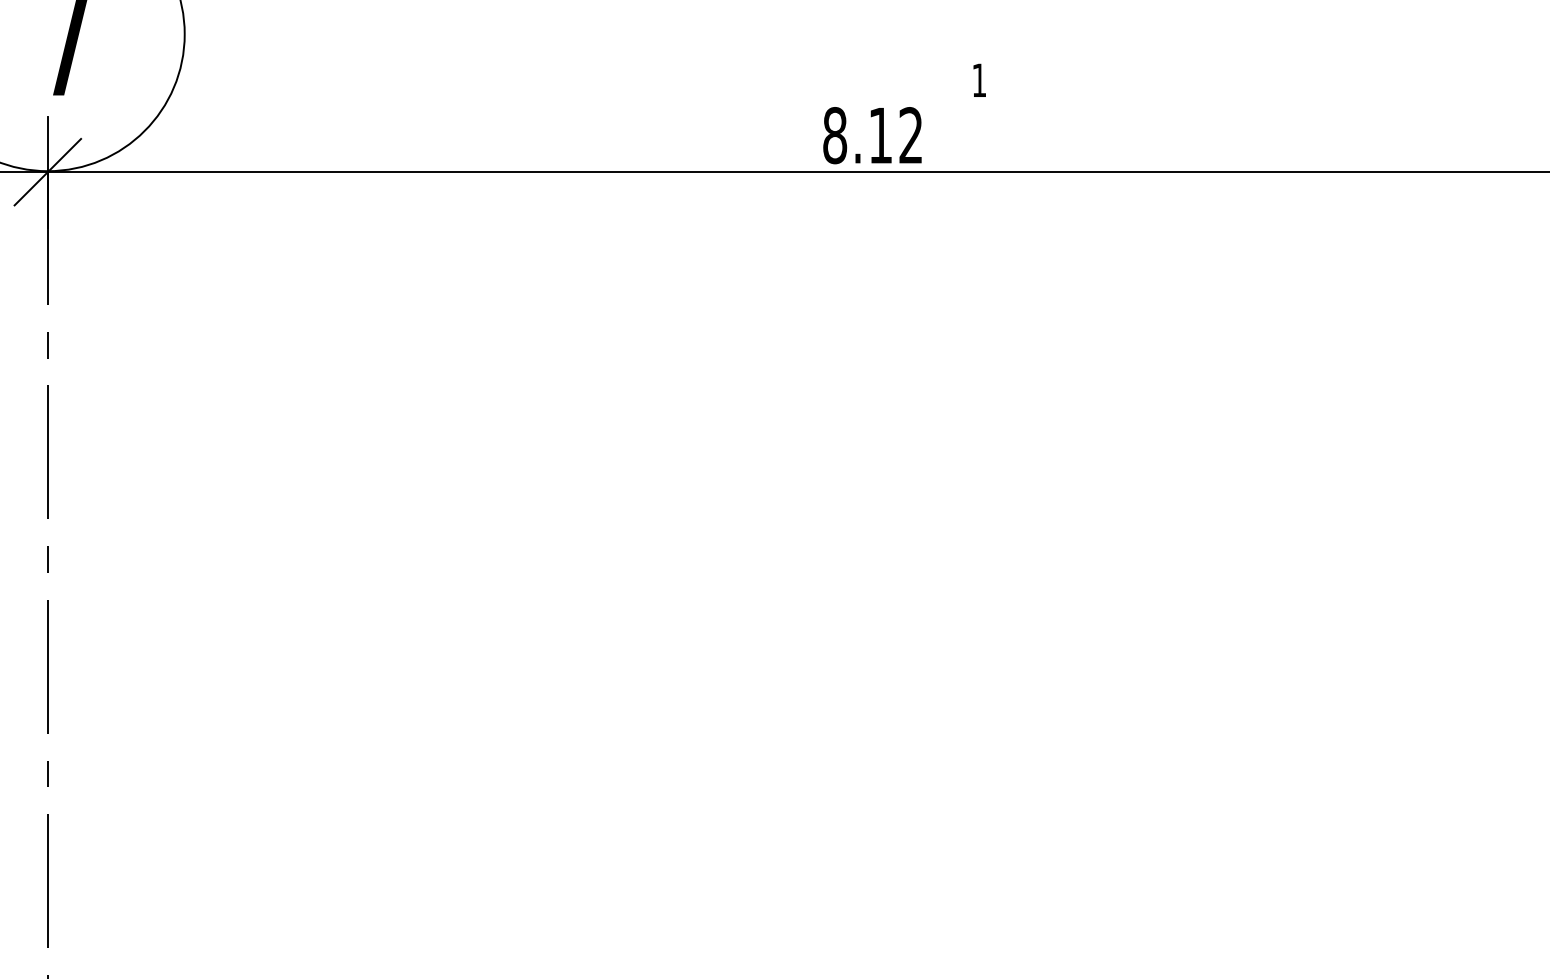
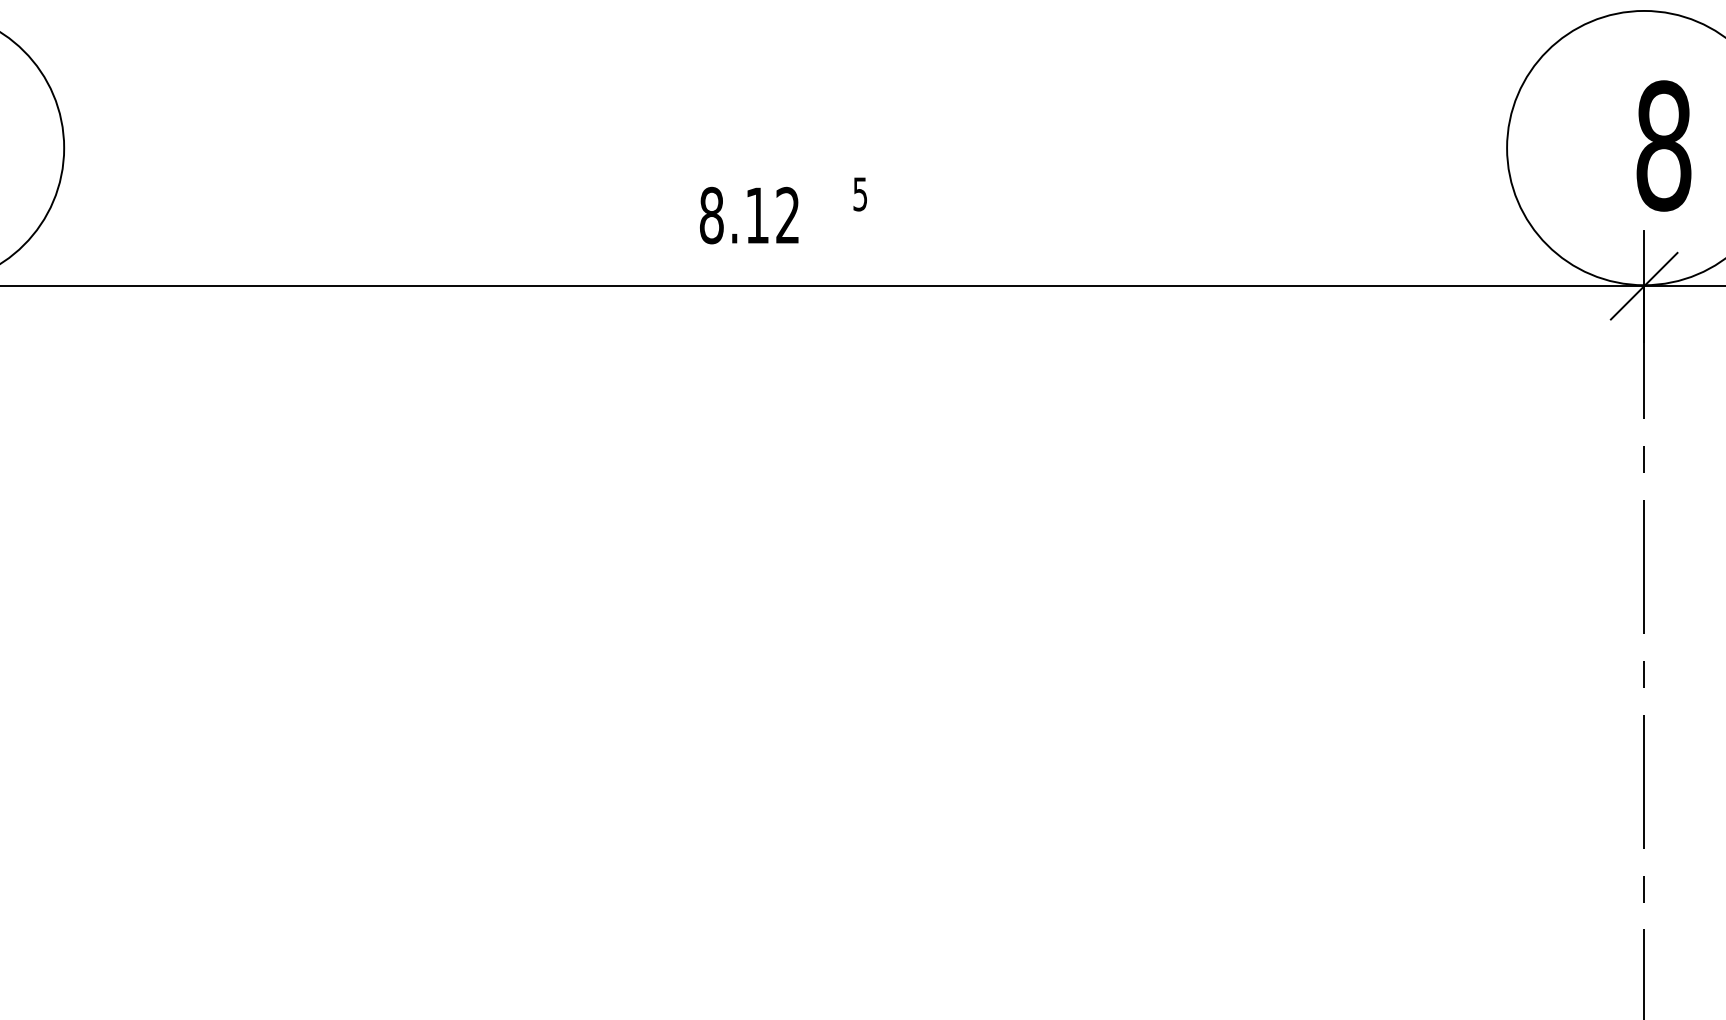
text: (978, 80) -> (859, 194), 1 -> 5
text: (872, 135) -> (749, 215), moved

